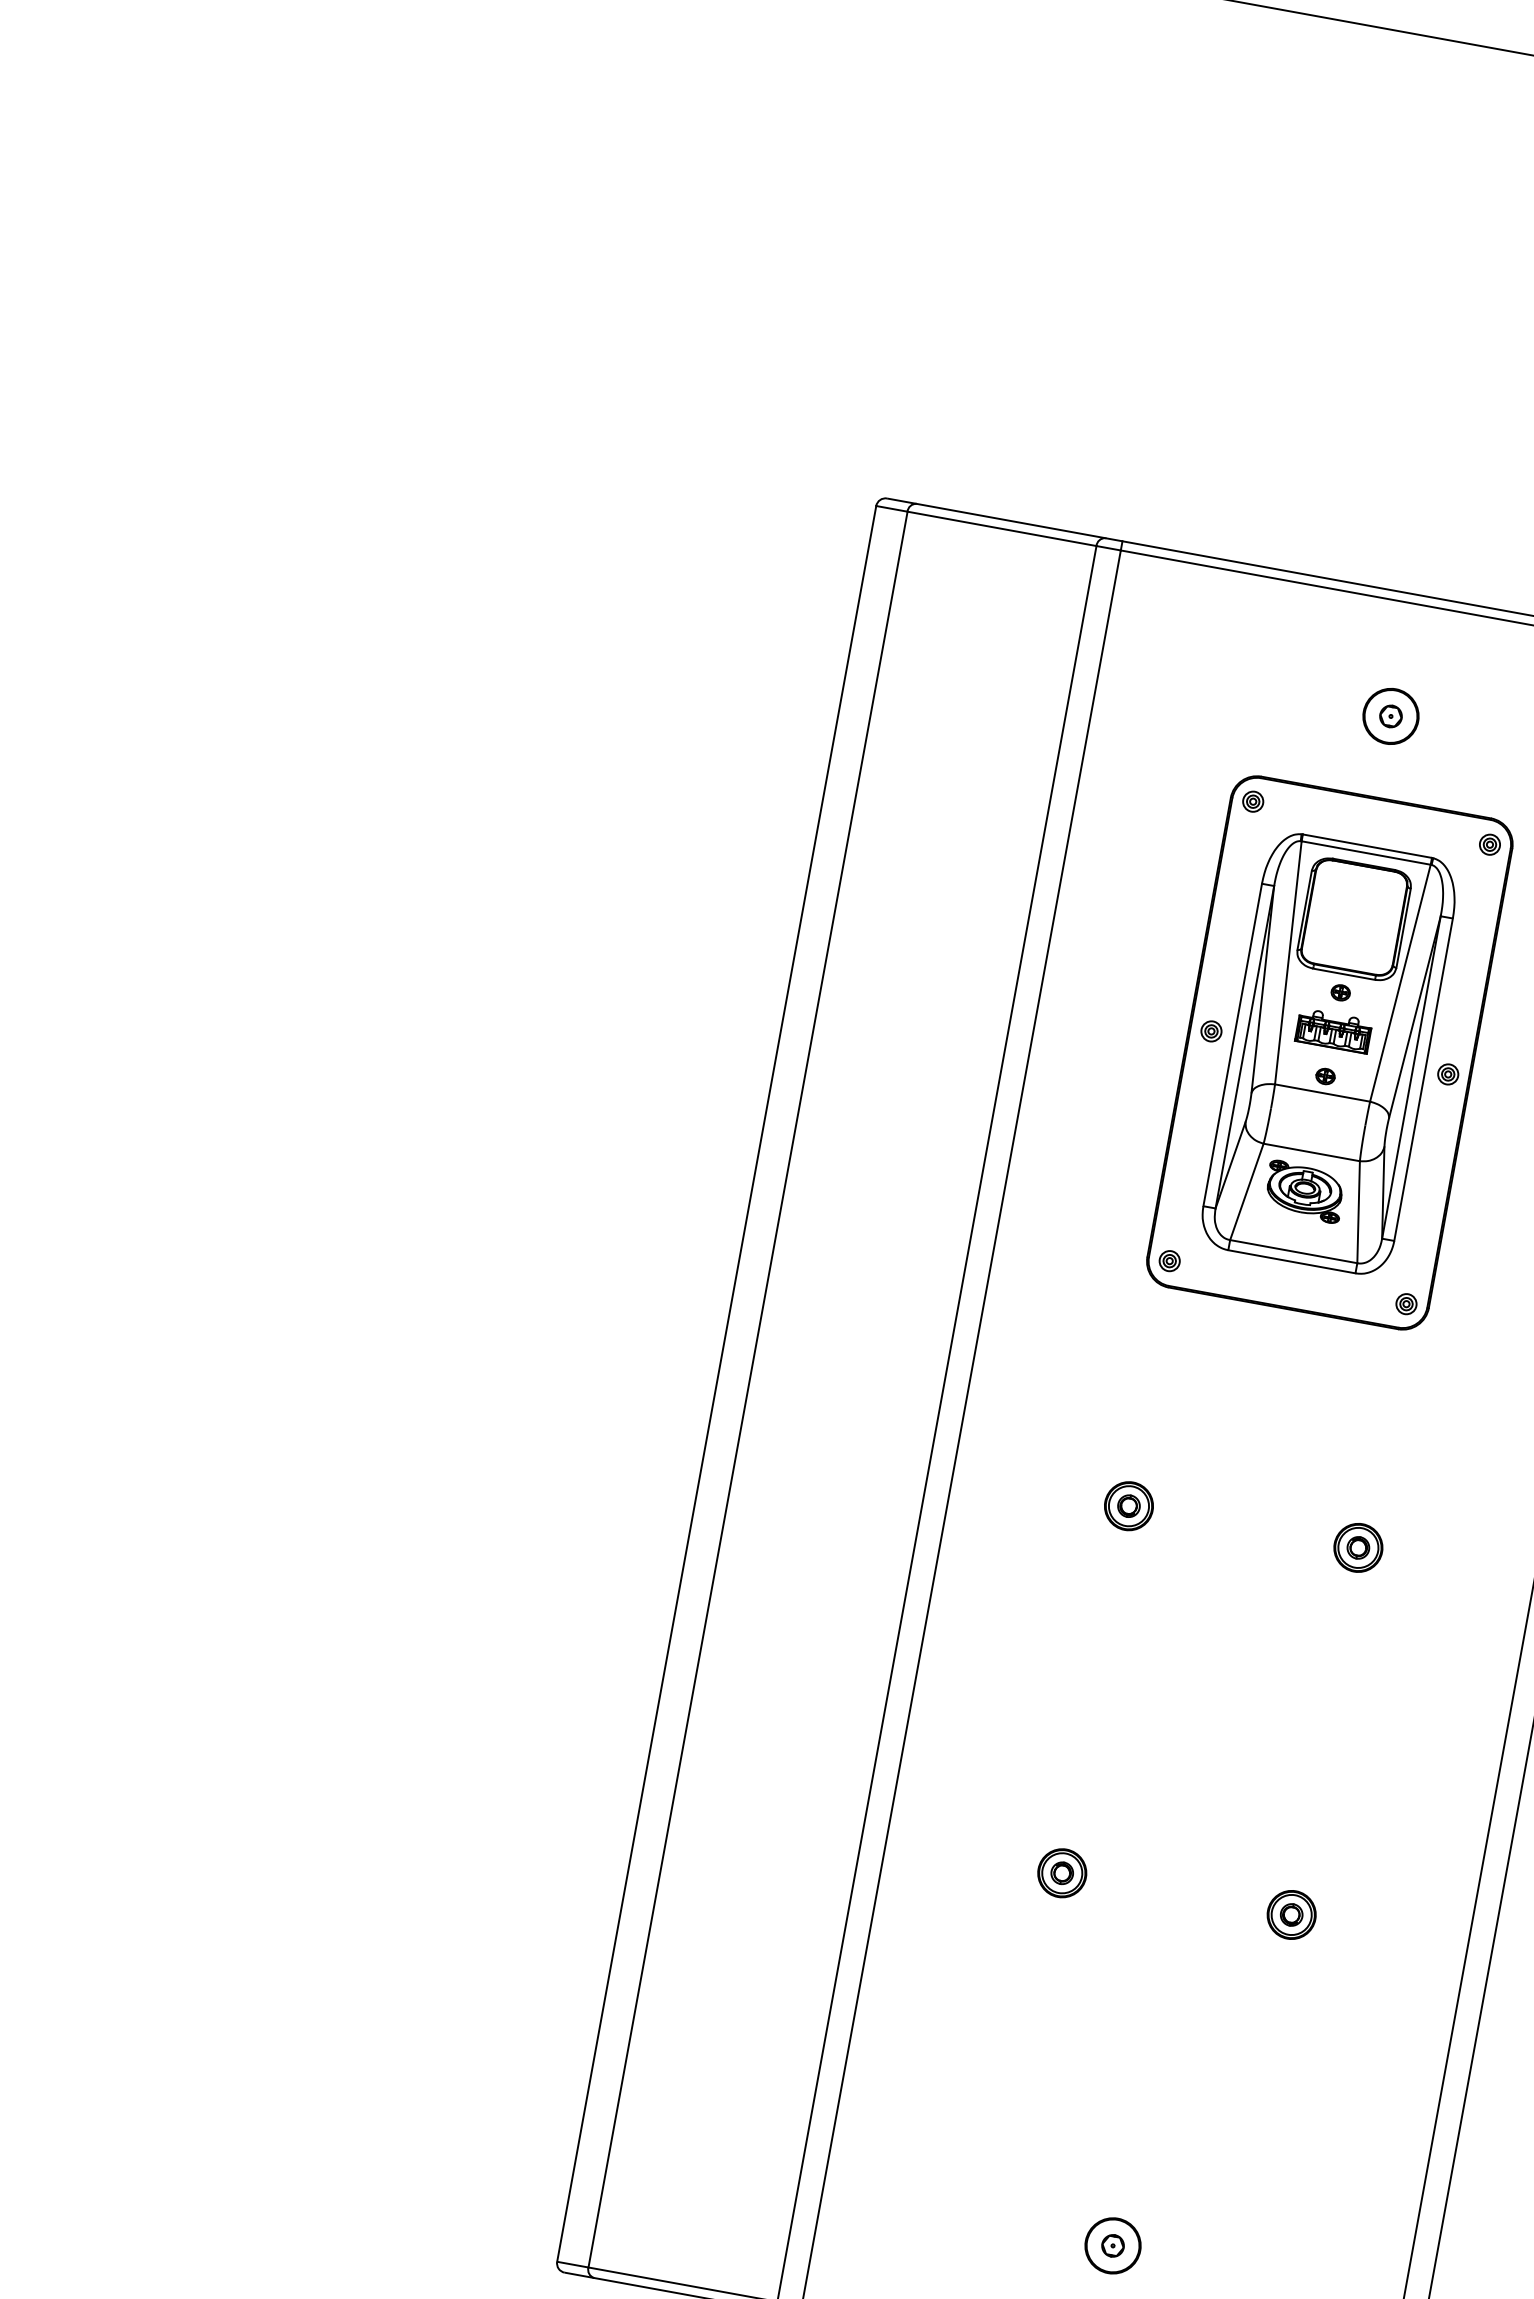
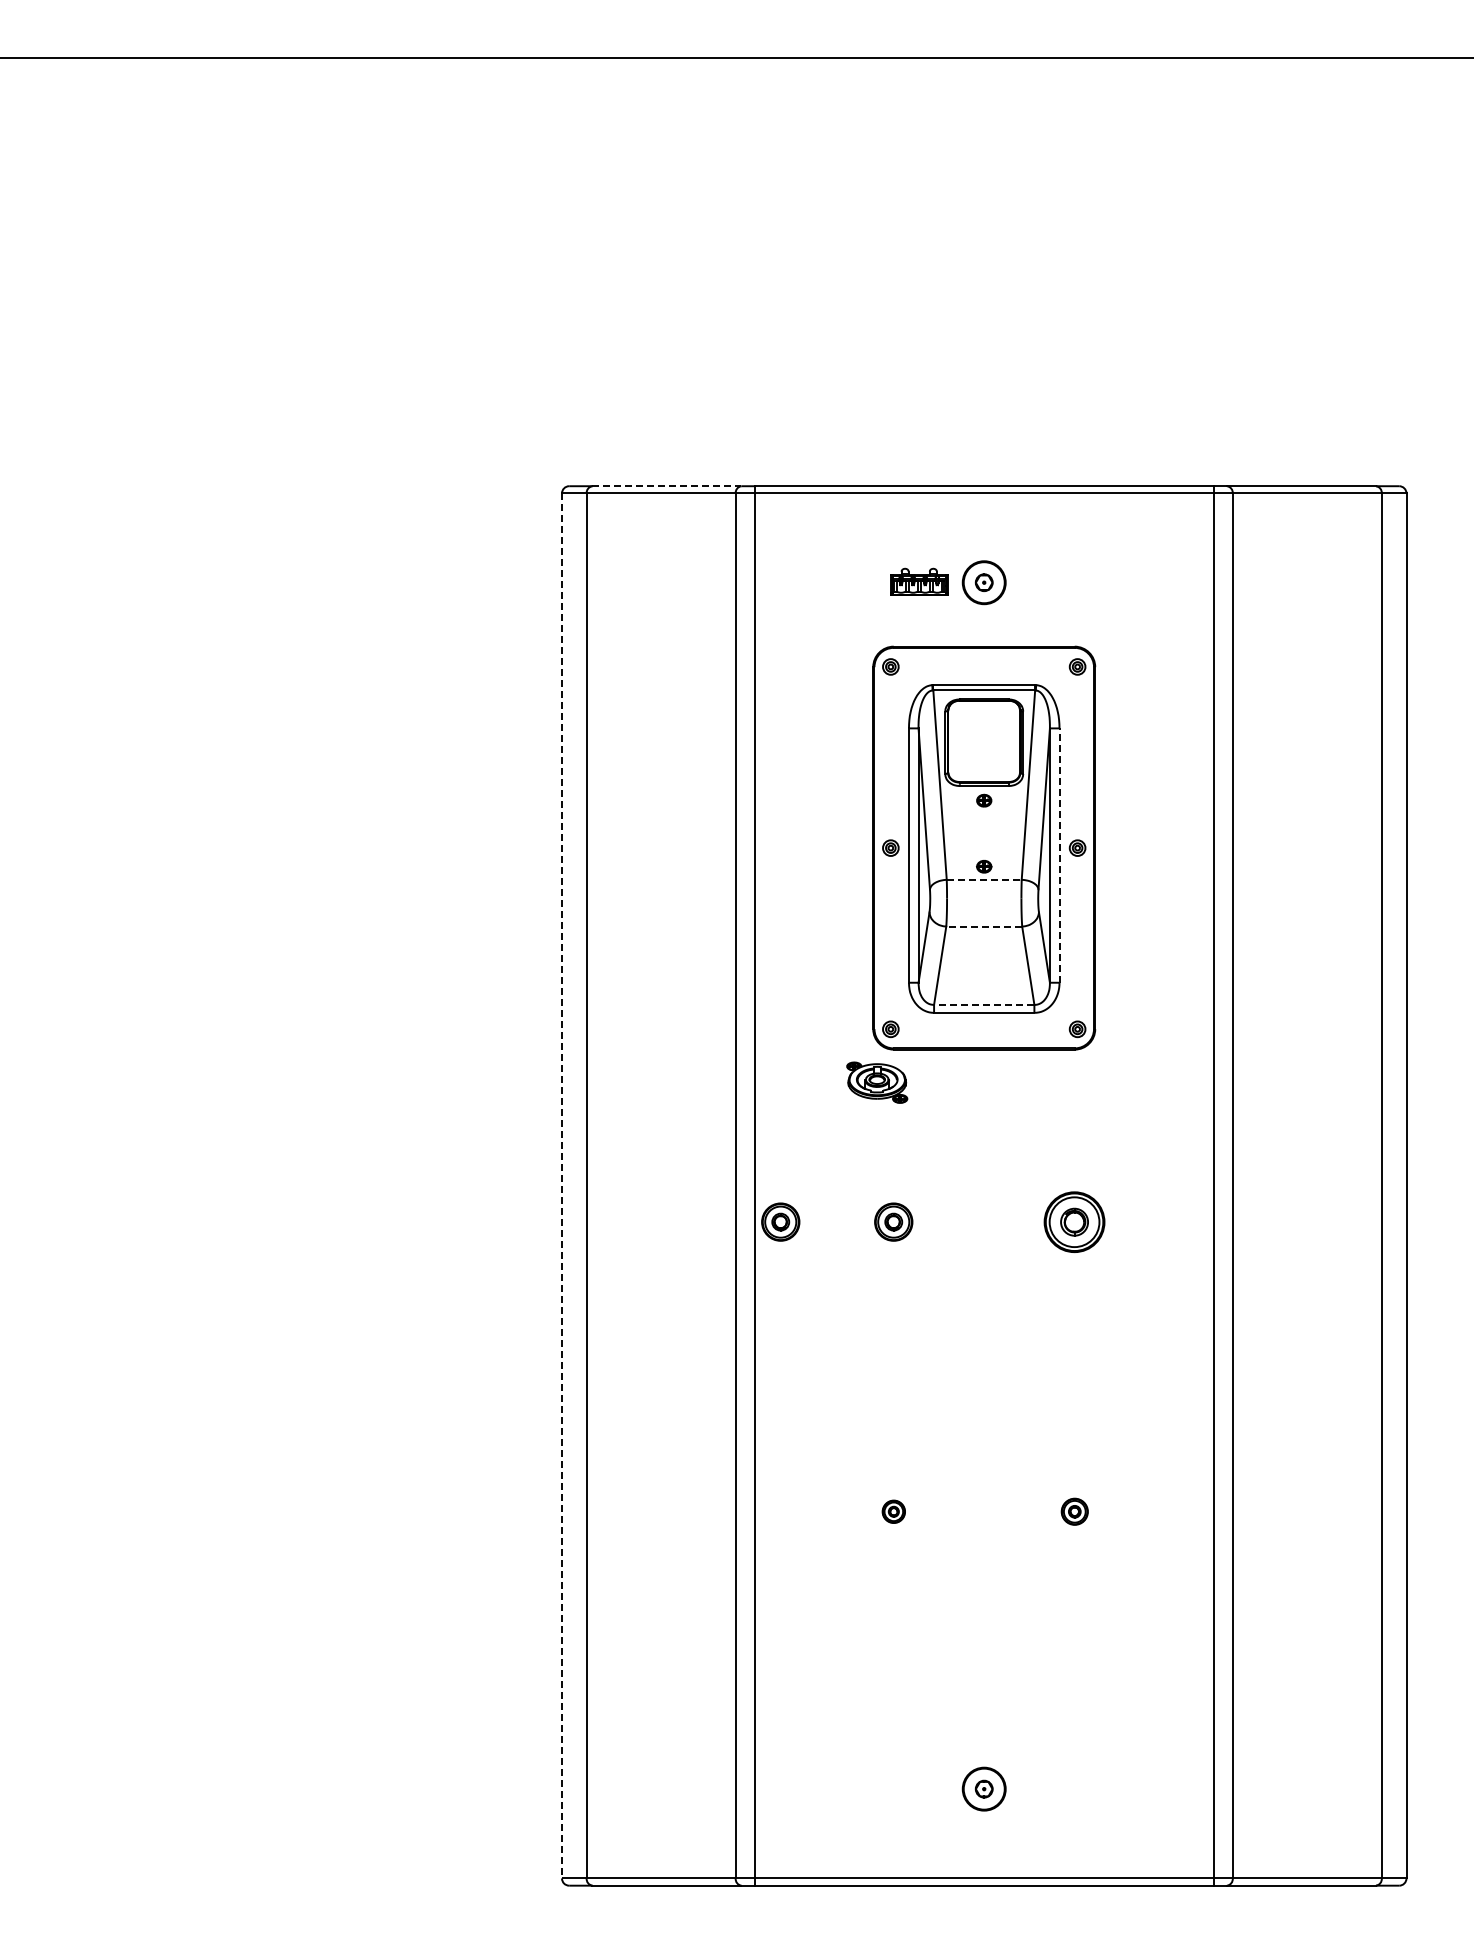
line: (1010, 521) -> (666, 486), solid -> dashed
part: (1334, 1030) -> (919, 581), moved
line: (1423, 1079) -> (1059, 855), solid -> dashed
line: (1322, 1092) -> (984, 879), solid -> dashed
line: (1312, 1152) -> (984, 926), solid -> dashed
part: (1304, 1191) -> (877, 1082), moved
line: (1292, 1250) -> (983, 1004), solid -> dashed
line: (715, 1384) -> (561, 1186), solid -> dashed
part: (985, 1479) -> (780, 1221), added
part: (1358, 1547) -> (1074, 1221), size x1.6
part: (1061, 1872) -> (893, 1511), size x0.6
part: (1291, 1914) -> (1074, 1511), size x0.7

